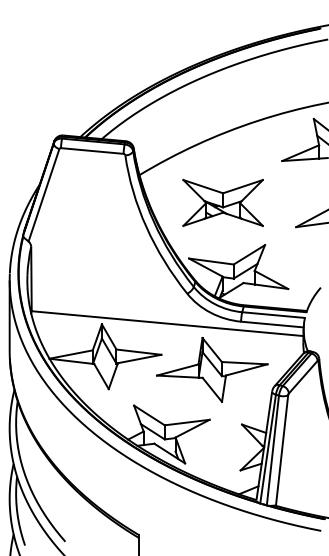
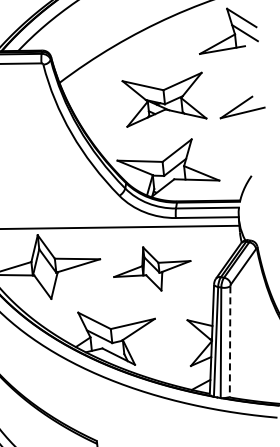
part: (222, 202) -> (163, 99), moved
part: (212, 369) -> (152, 268), size x0.7
line: (282, 450) -> (230, 341), solid -> dashed

